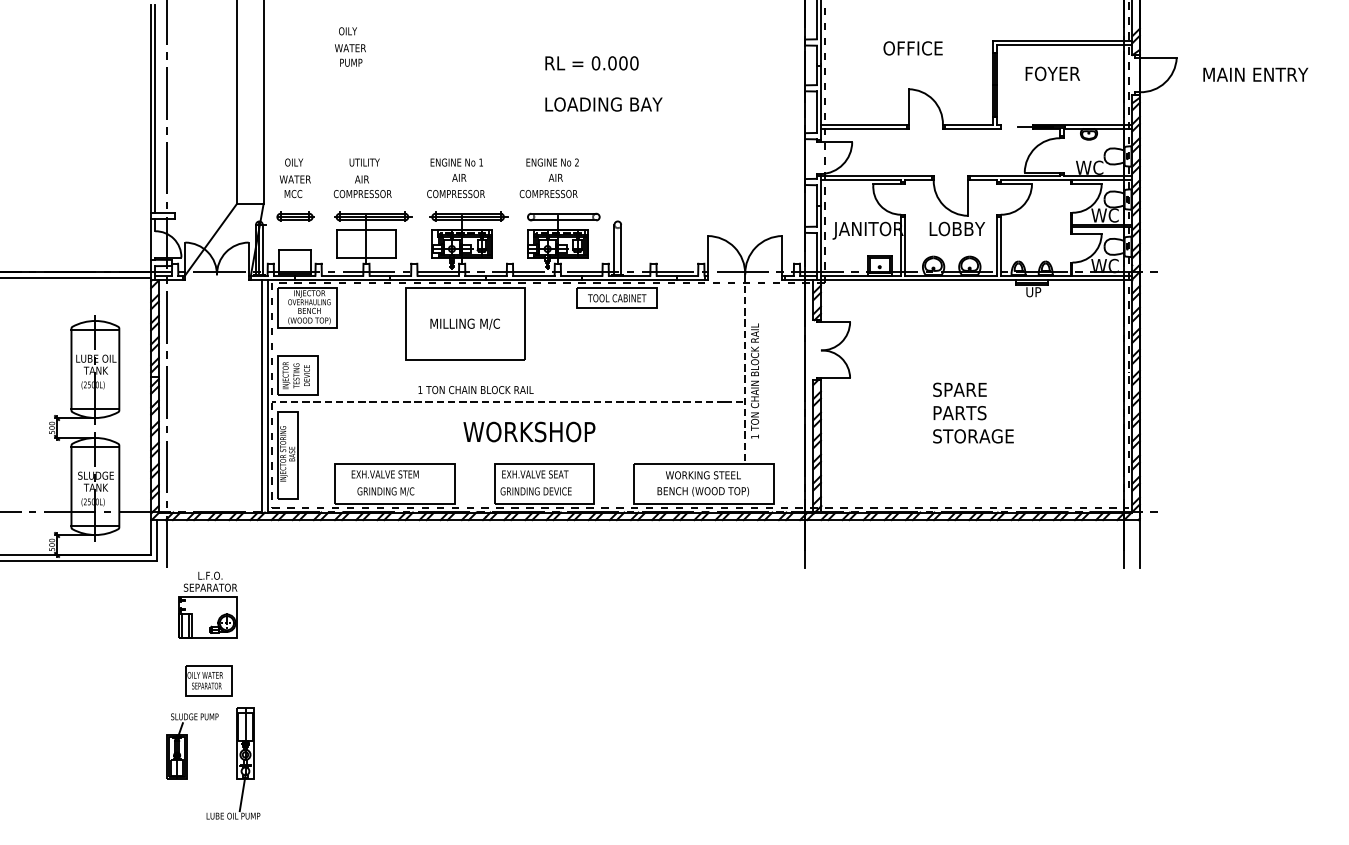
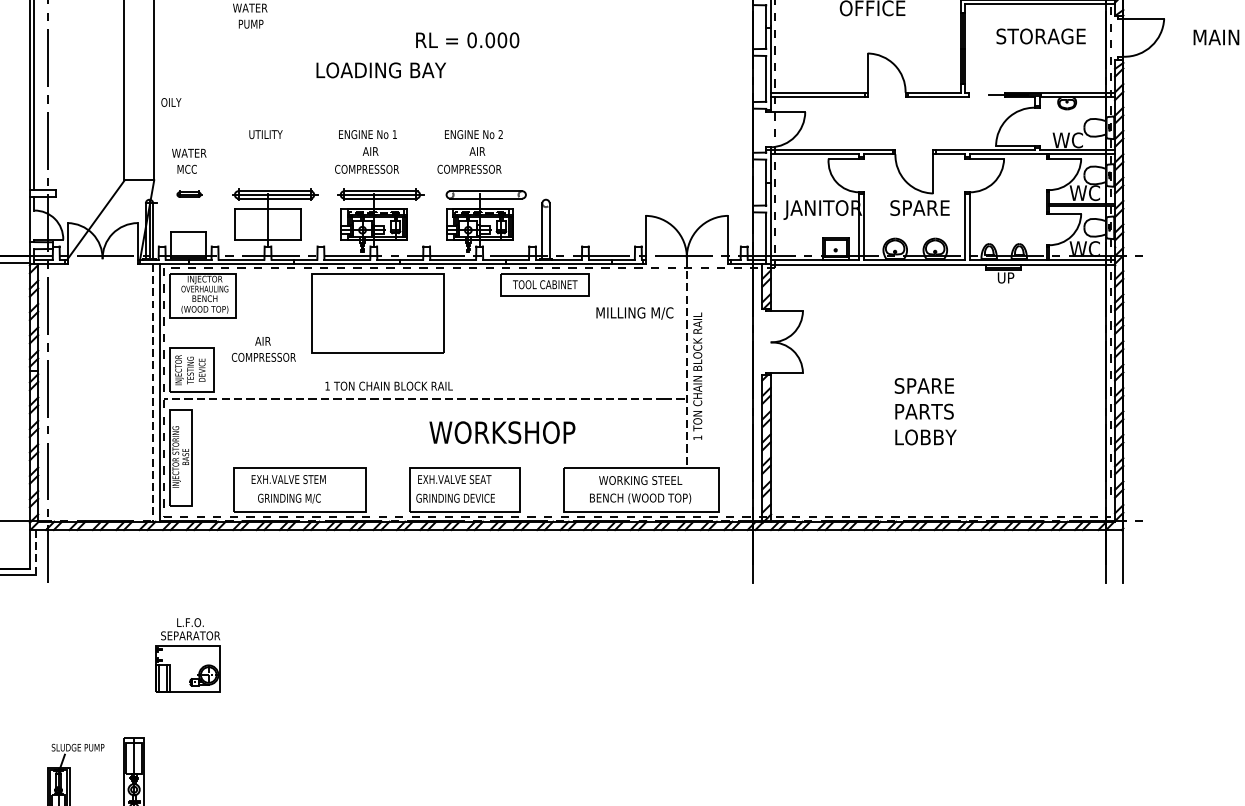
text: (591, 63) -> (467, 40), moved
text: (1065, 73) -> (1041, 36), FOYER -> STORAGE
text: (603, 104) -> (380, 70), moved
text: (293, 162) -> (170, 102), moved
text: (362, 186) -> (263, 349), moved
part: (295, 216) -> (189, 194), size x0.6
text: (957, 228) -> (921, 207), LOBBY -> SPARE
text: (464, 323) -> (634, 312), moved
line: (262, 396) -> (152, 393), solid -> dashed
text: (529, 431) -> (502, 432), moved
text: (973, 436) -> (939, 437), STORAGE -> LOBBY
line: (157, 541) -> (36, 553), solid -> dashed
part: (207, 604) -> (187, 654), moved
part: (208, 680) -> (93, 707), removed

